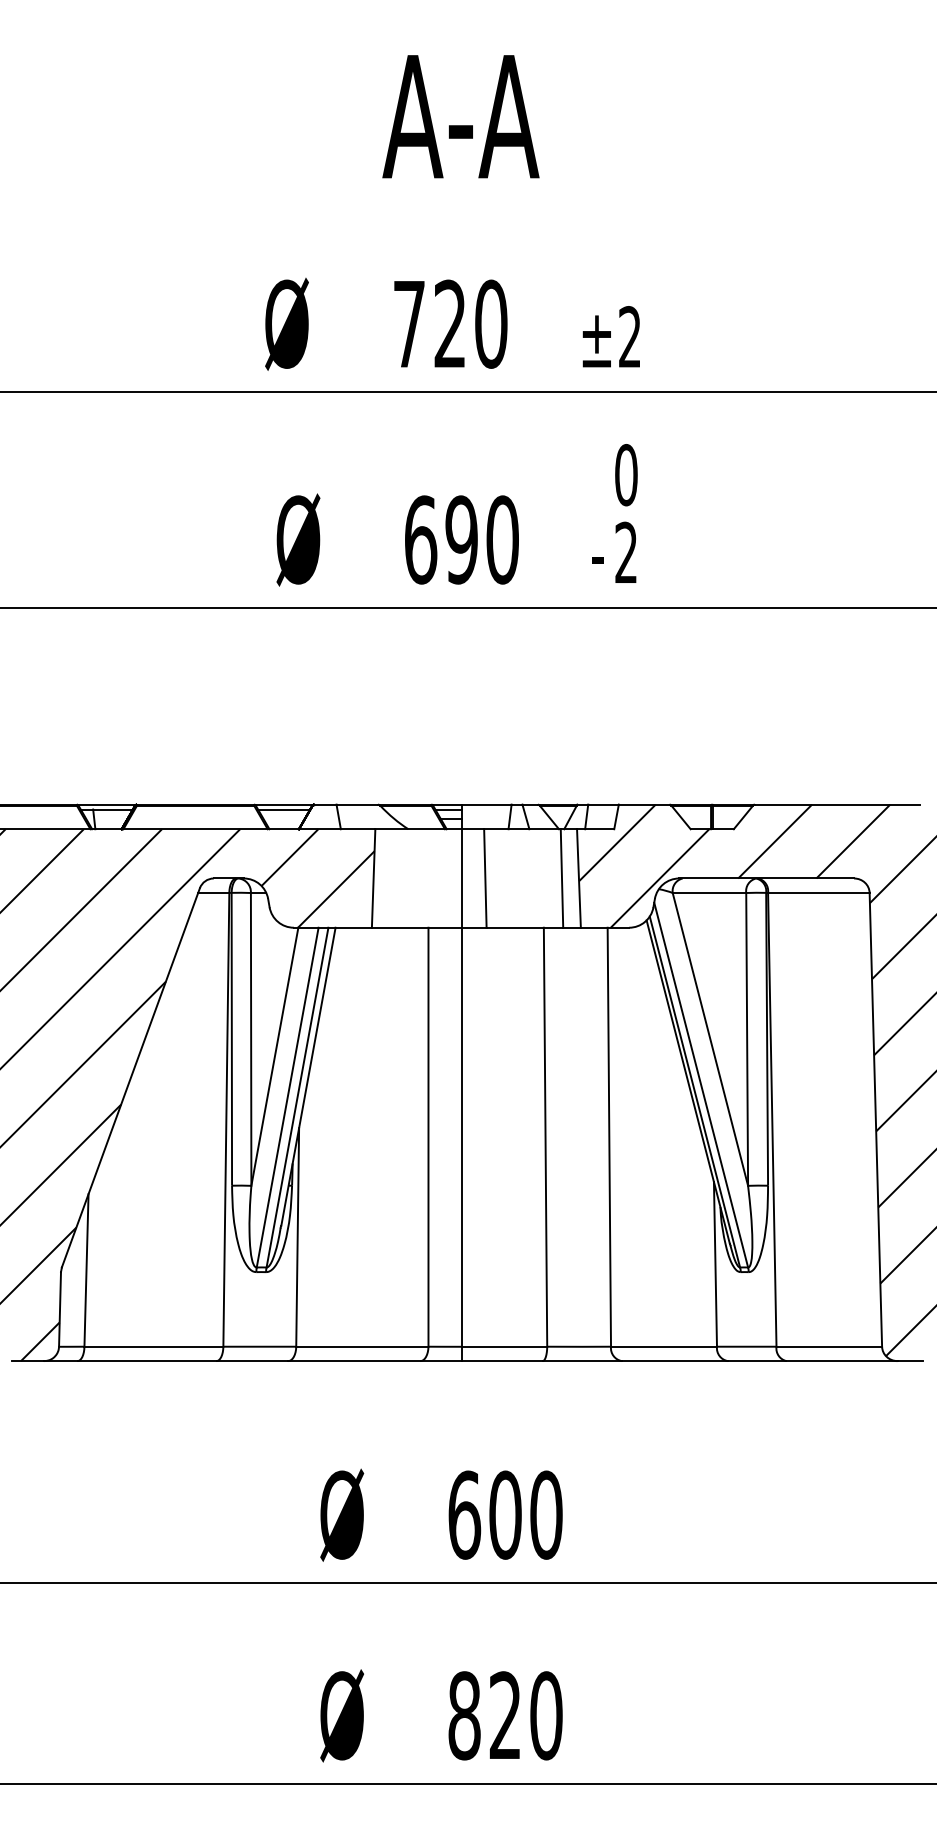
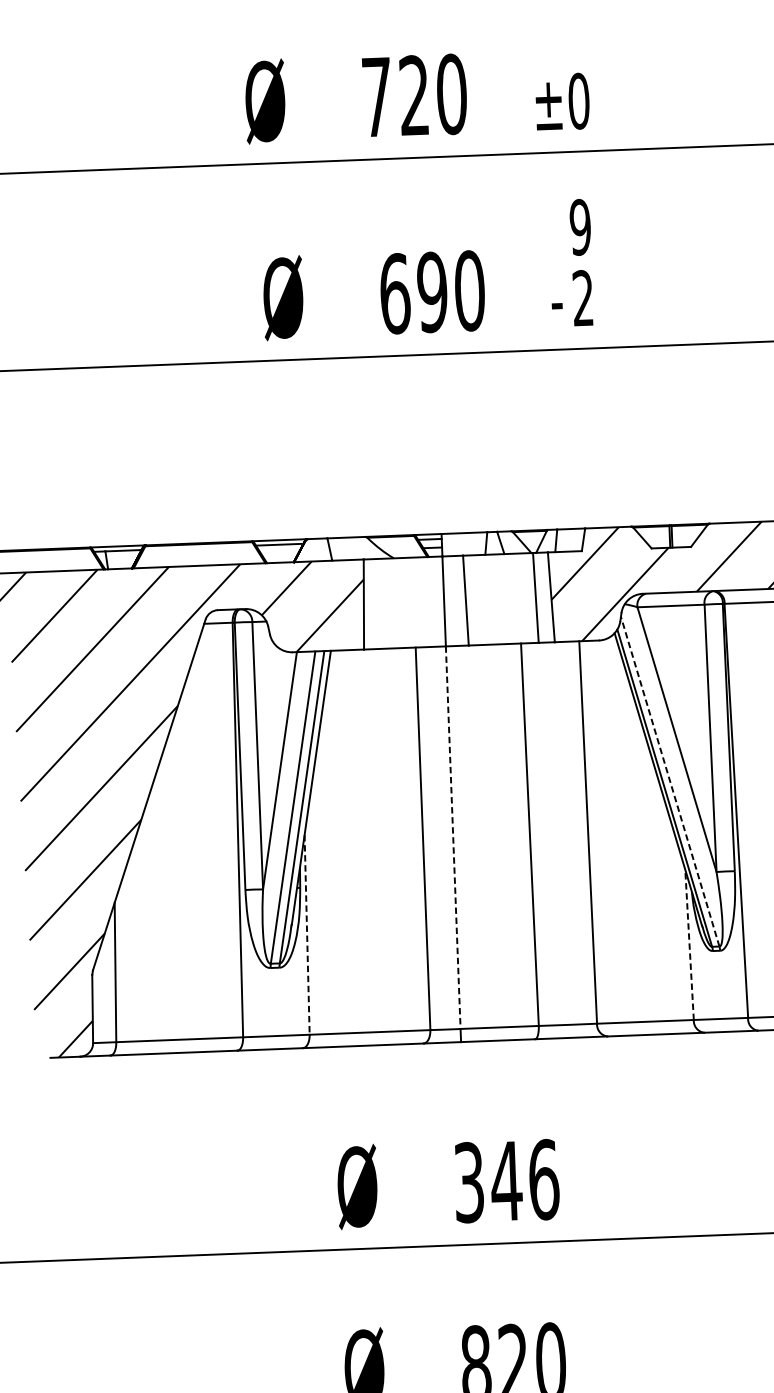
text: (629, 337) -> (578, 101), ±2 -> ±0
text: (626, 475) -> (580, 227), 0 -> 9
line: (701, 1084) -> (670, 781), solid -> dashed
line: (461, 1137) -> (453, 837), solid -> dashed
line: (297, 1237) -> (306, 934), solid -> dashed
line: (715, 1263) -> (689, 944), solid -> dashed
text: (505, 1514) -> (506, 1180), 600 -> 346

